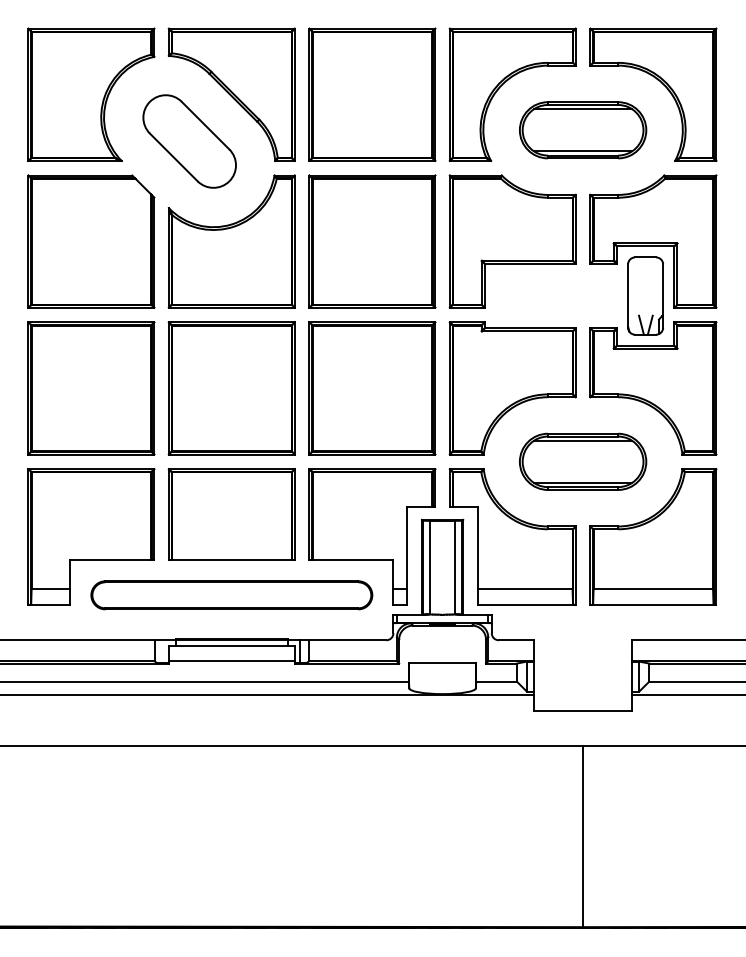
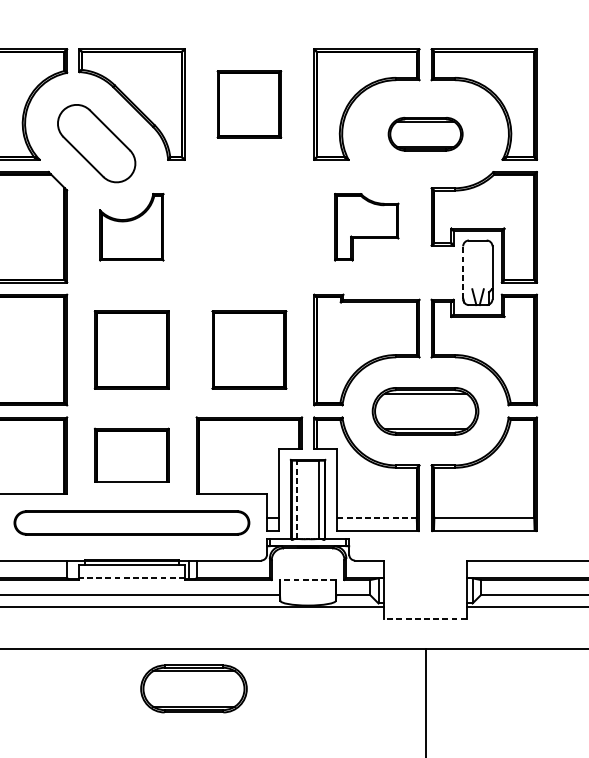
part: (372, 94) -> (249, 104), size x0.6
part: (583, 130) -> (425, 134), size x0.7
part: (231, 241) -> (131, 227), size x0.6
part: (372, 241) -> (249, 227), removed
part: (512, 241) -> (366, 227), size x0.6
line: (628, 296) -> (463, 273), solid -> dashed
part: (231, 388) -> (131, 350), size x0.7
part: (372, 388) -> (249, 350), size x0.7
part: (231, 514) -> (131, 455), size x0.7
line: (429, 567) -> (297, 499), solid -> dashed
line: (525, 588) -> (377, 517), solid -> dashed
line: (231, 661) -> (131, 578), solid -> dashed
line: (442, 663) -> (308, 579), solid -> dashed
line: (582, 710) -> (425, 619), solid -> dashed
part: (306, 793) -> (194, 688), added

